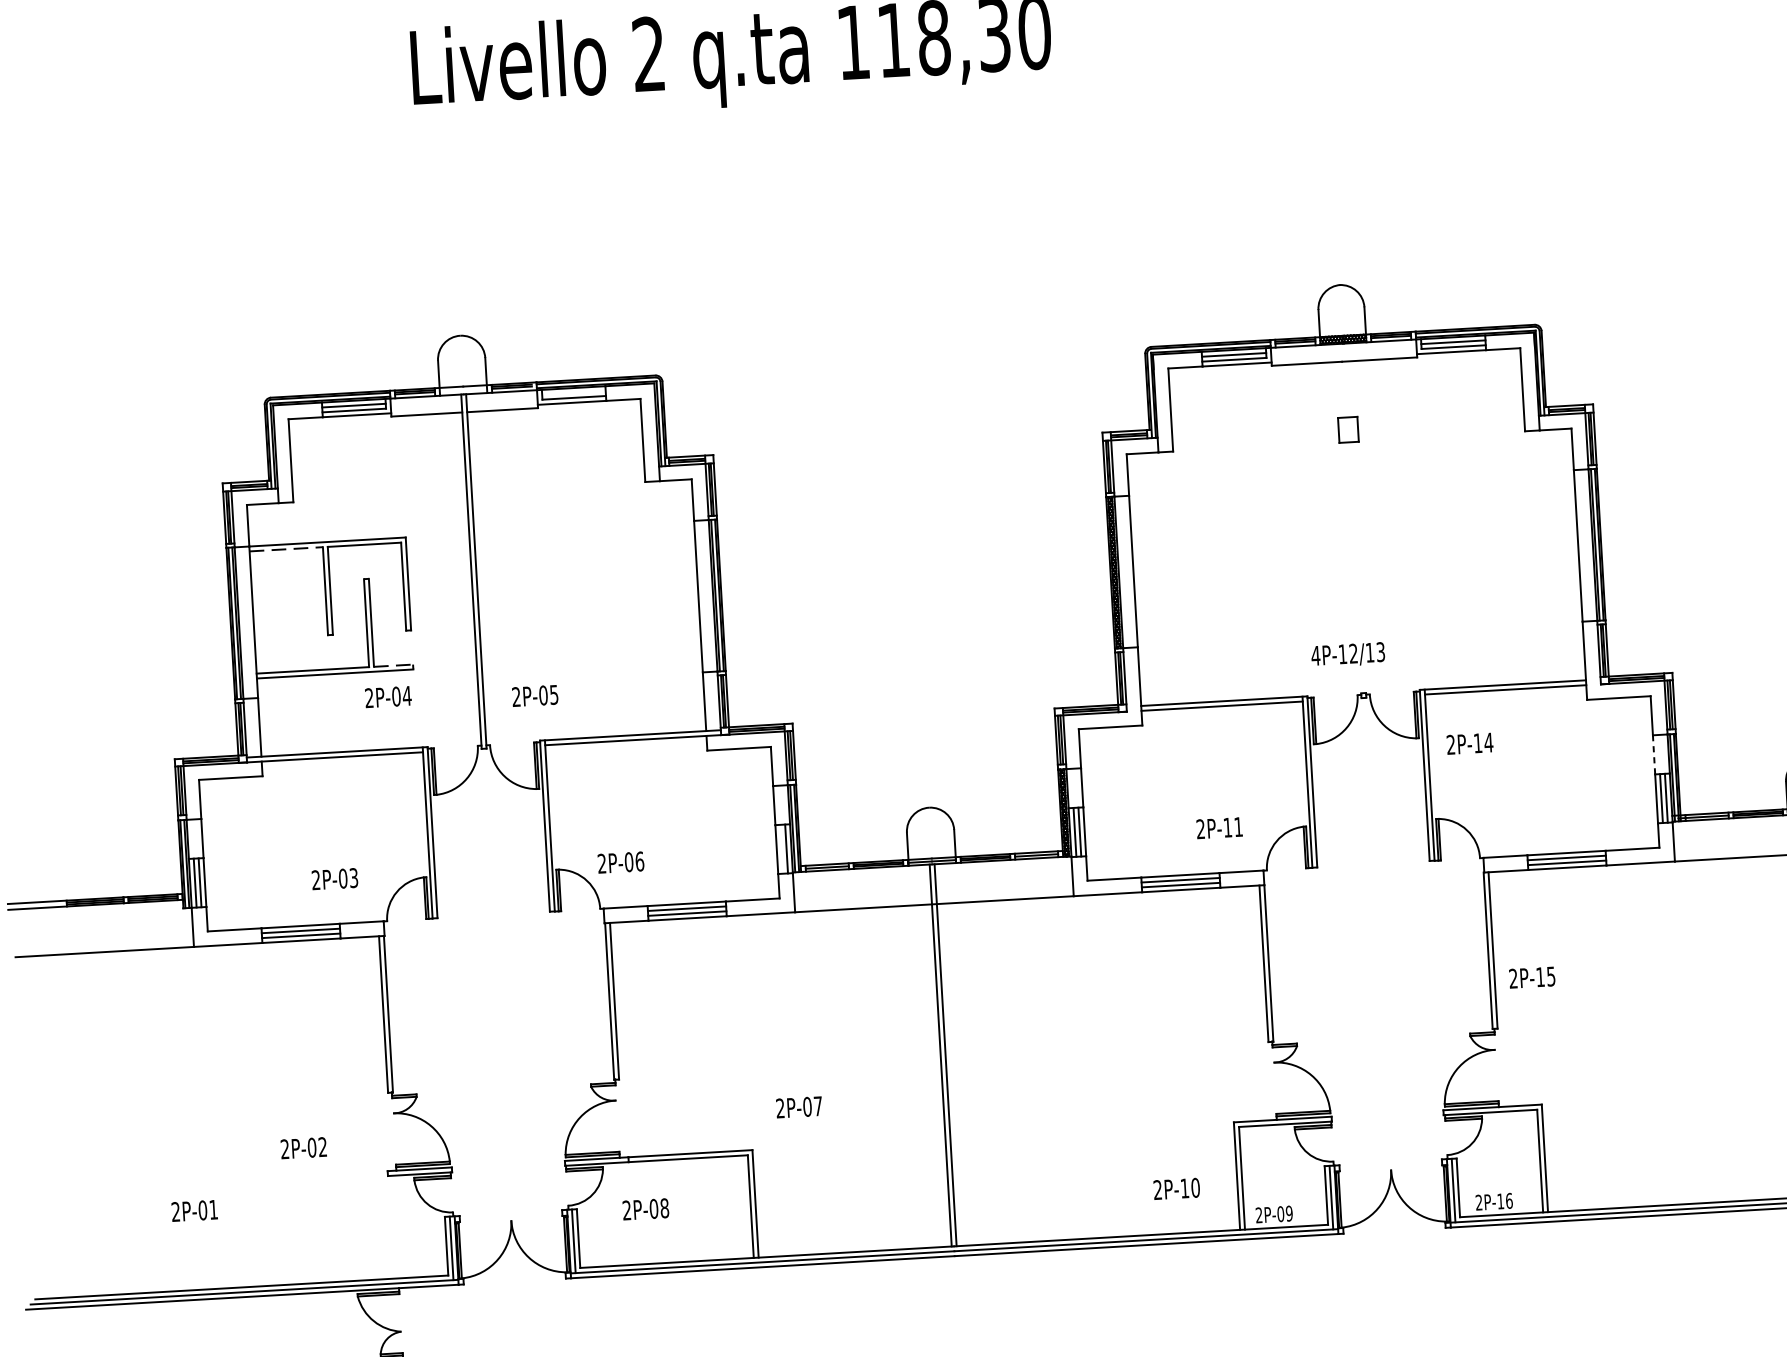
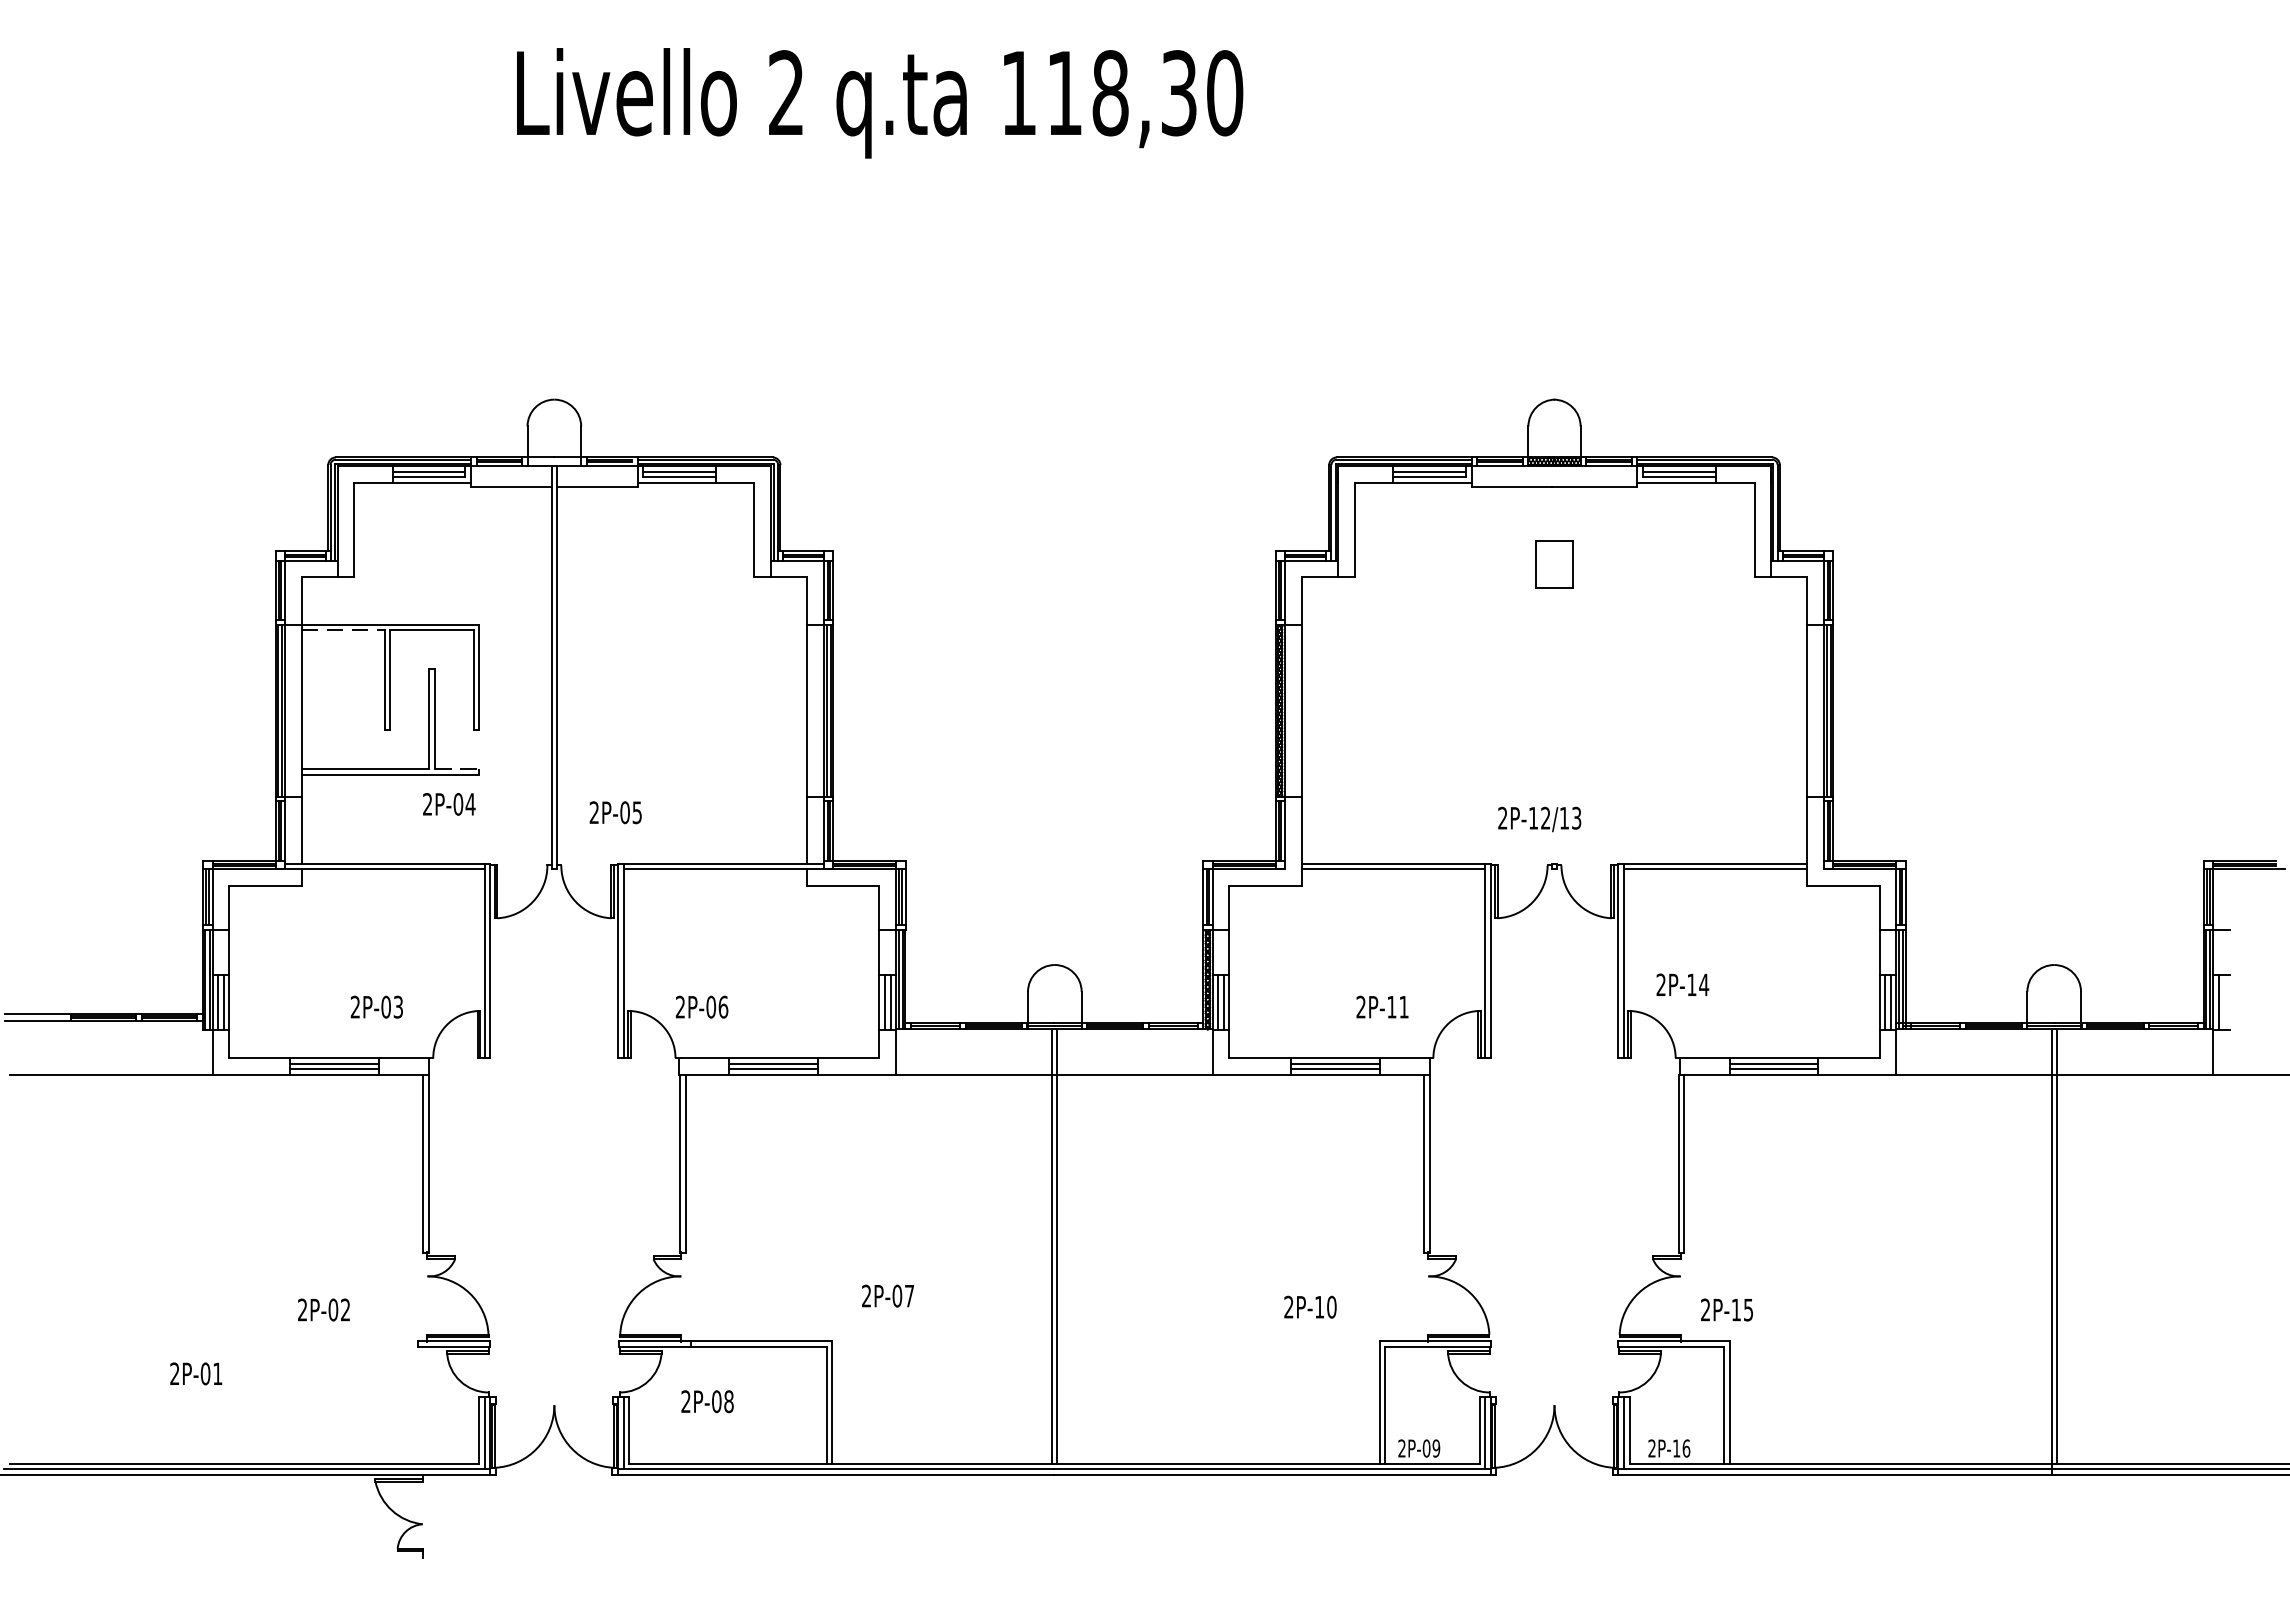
line: (574, 392) -> (679, 471), added
part: (1348, 430) -> (1554, 564), size x1.67
text: (1315, 655) -> (1502, 817), 4P-12/13 -> 2P-12/13
text: (1469, 743) -> (1682, 984), moved
line: (1653, 754) -> (1879, 952), dashed -> solid
line: (781, 849) -> (884, 1002), added
text: (1531, 977) -> (1726, 1309), moved
text: (1176, 1188) -> (1310, 1306), moved

